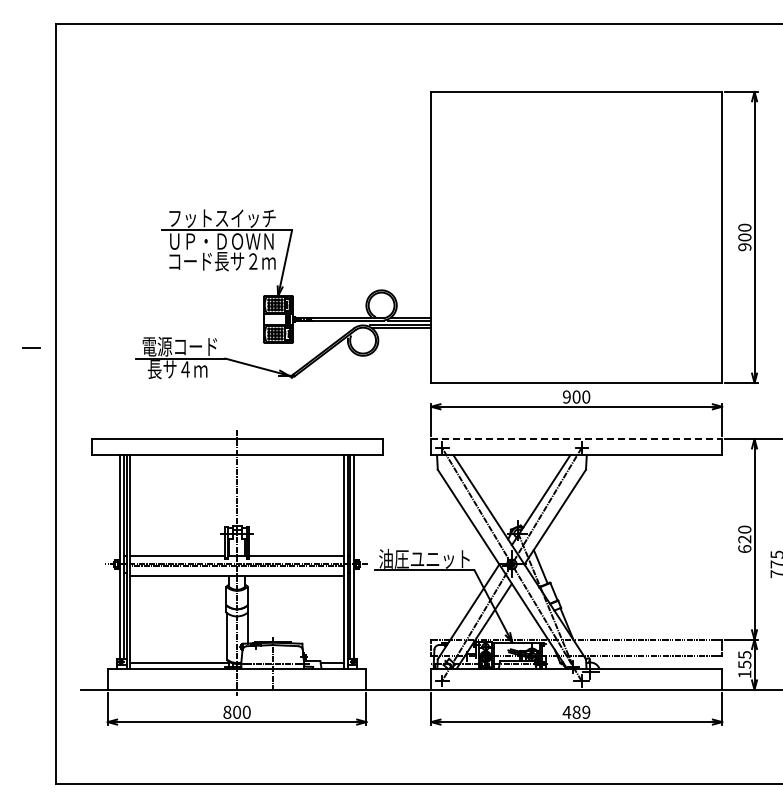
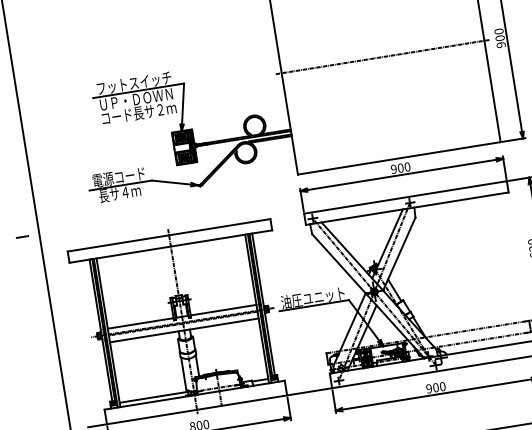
line: (575, 237) -> (382, 57), added
line: (31, 347) -> (22, 236), moved
line: (576, 439) -> (405, 197), dashed -> solid
text: (576, 711) -> (435, 387), 489 -> 900

